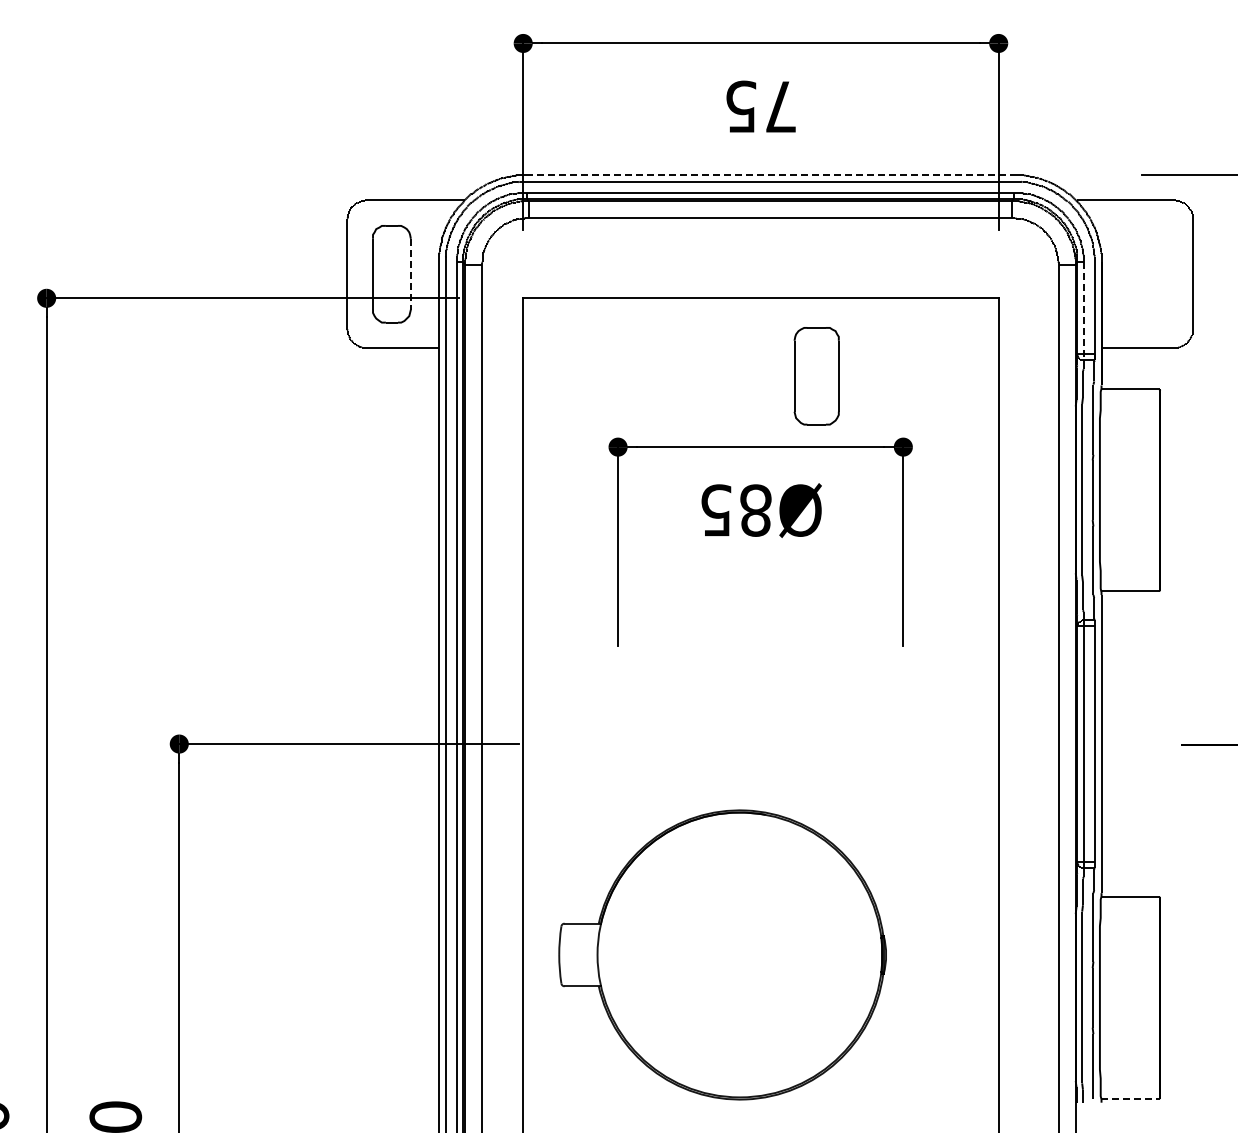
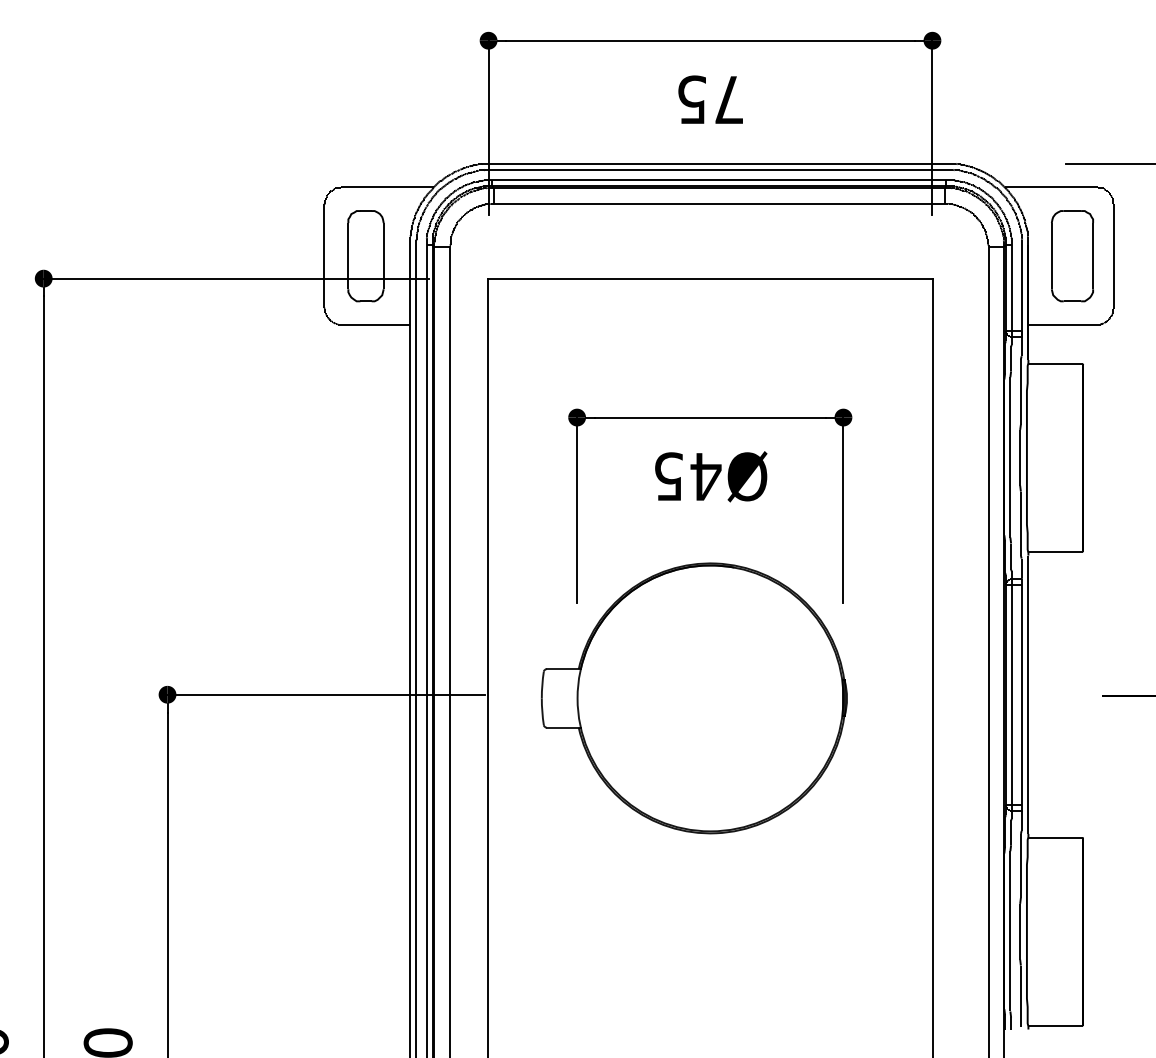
line: (770, 175) -> (719, 164), dashed -> solid
line: (410, 274) -> (383, 256), dashed -> solid
line: (1083, 311) -> (1011, 290), dashed -> solid
part: (816, 376) -> (1072, 256), moved
text: (755, 510) -> (705, 476), Ø85 -> Ø45
part: (722, 954) -> (694, 697), moved
line: (1130, 1098) -> (1055, 1025), dashed -> solid

